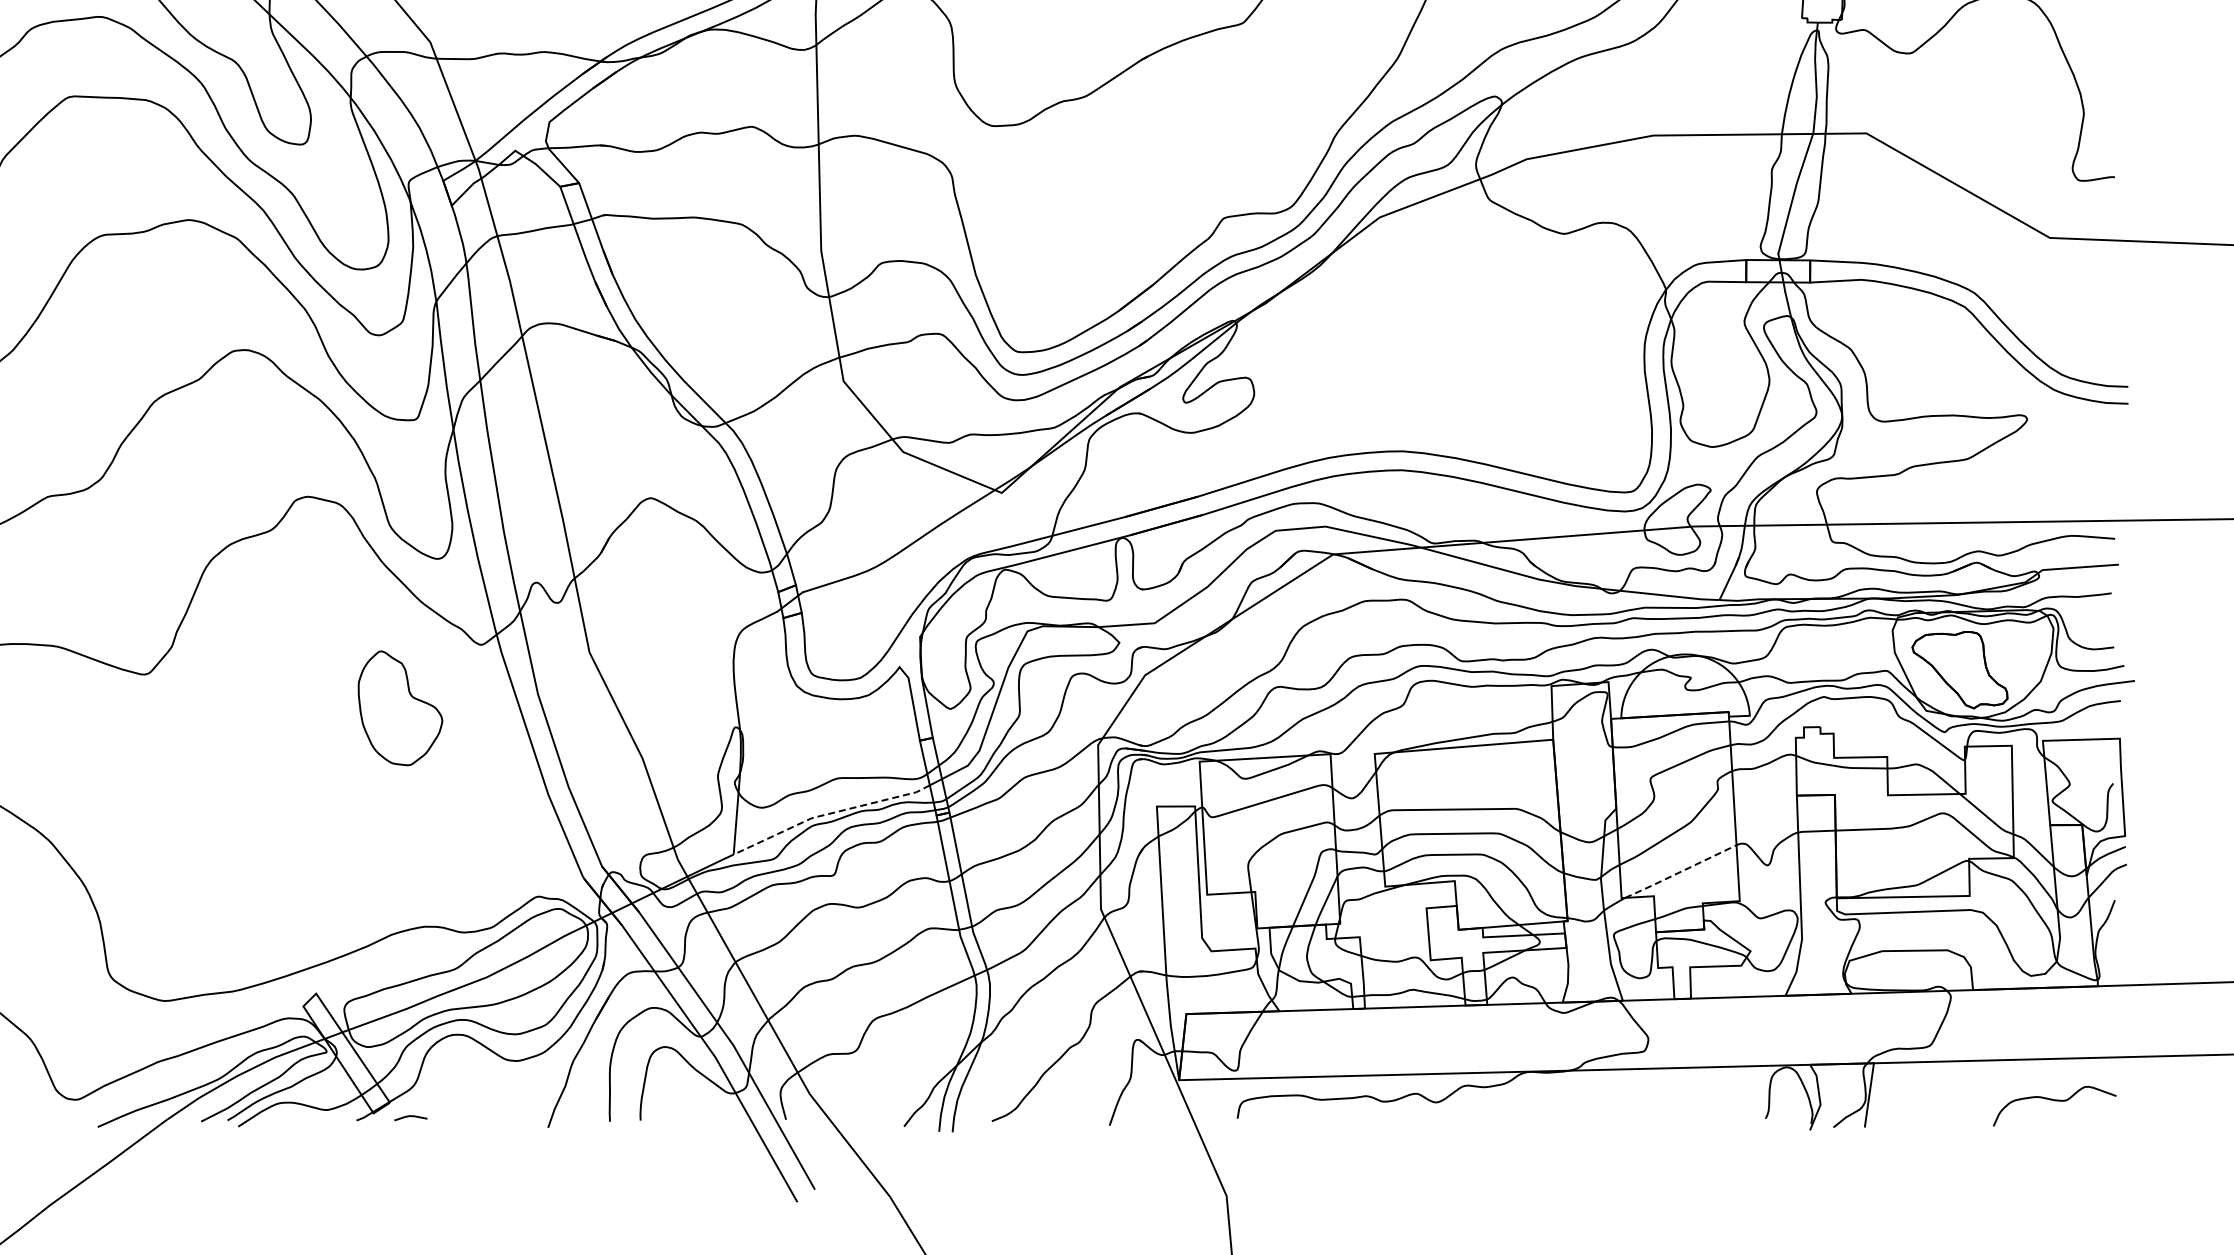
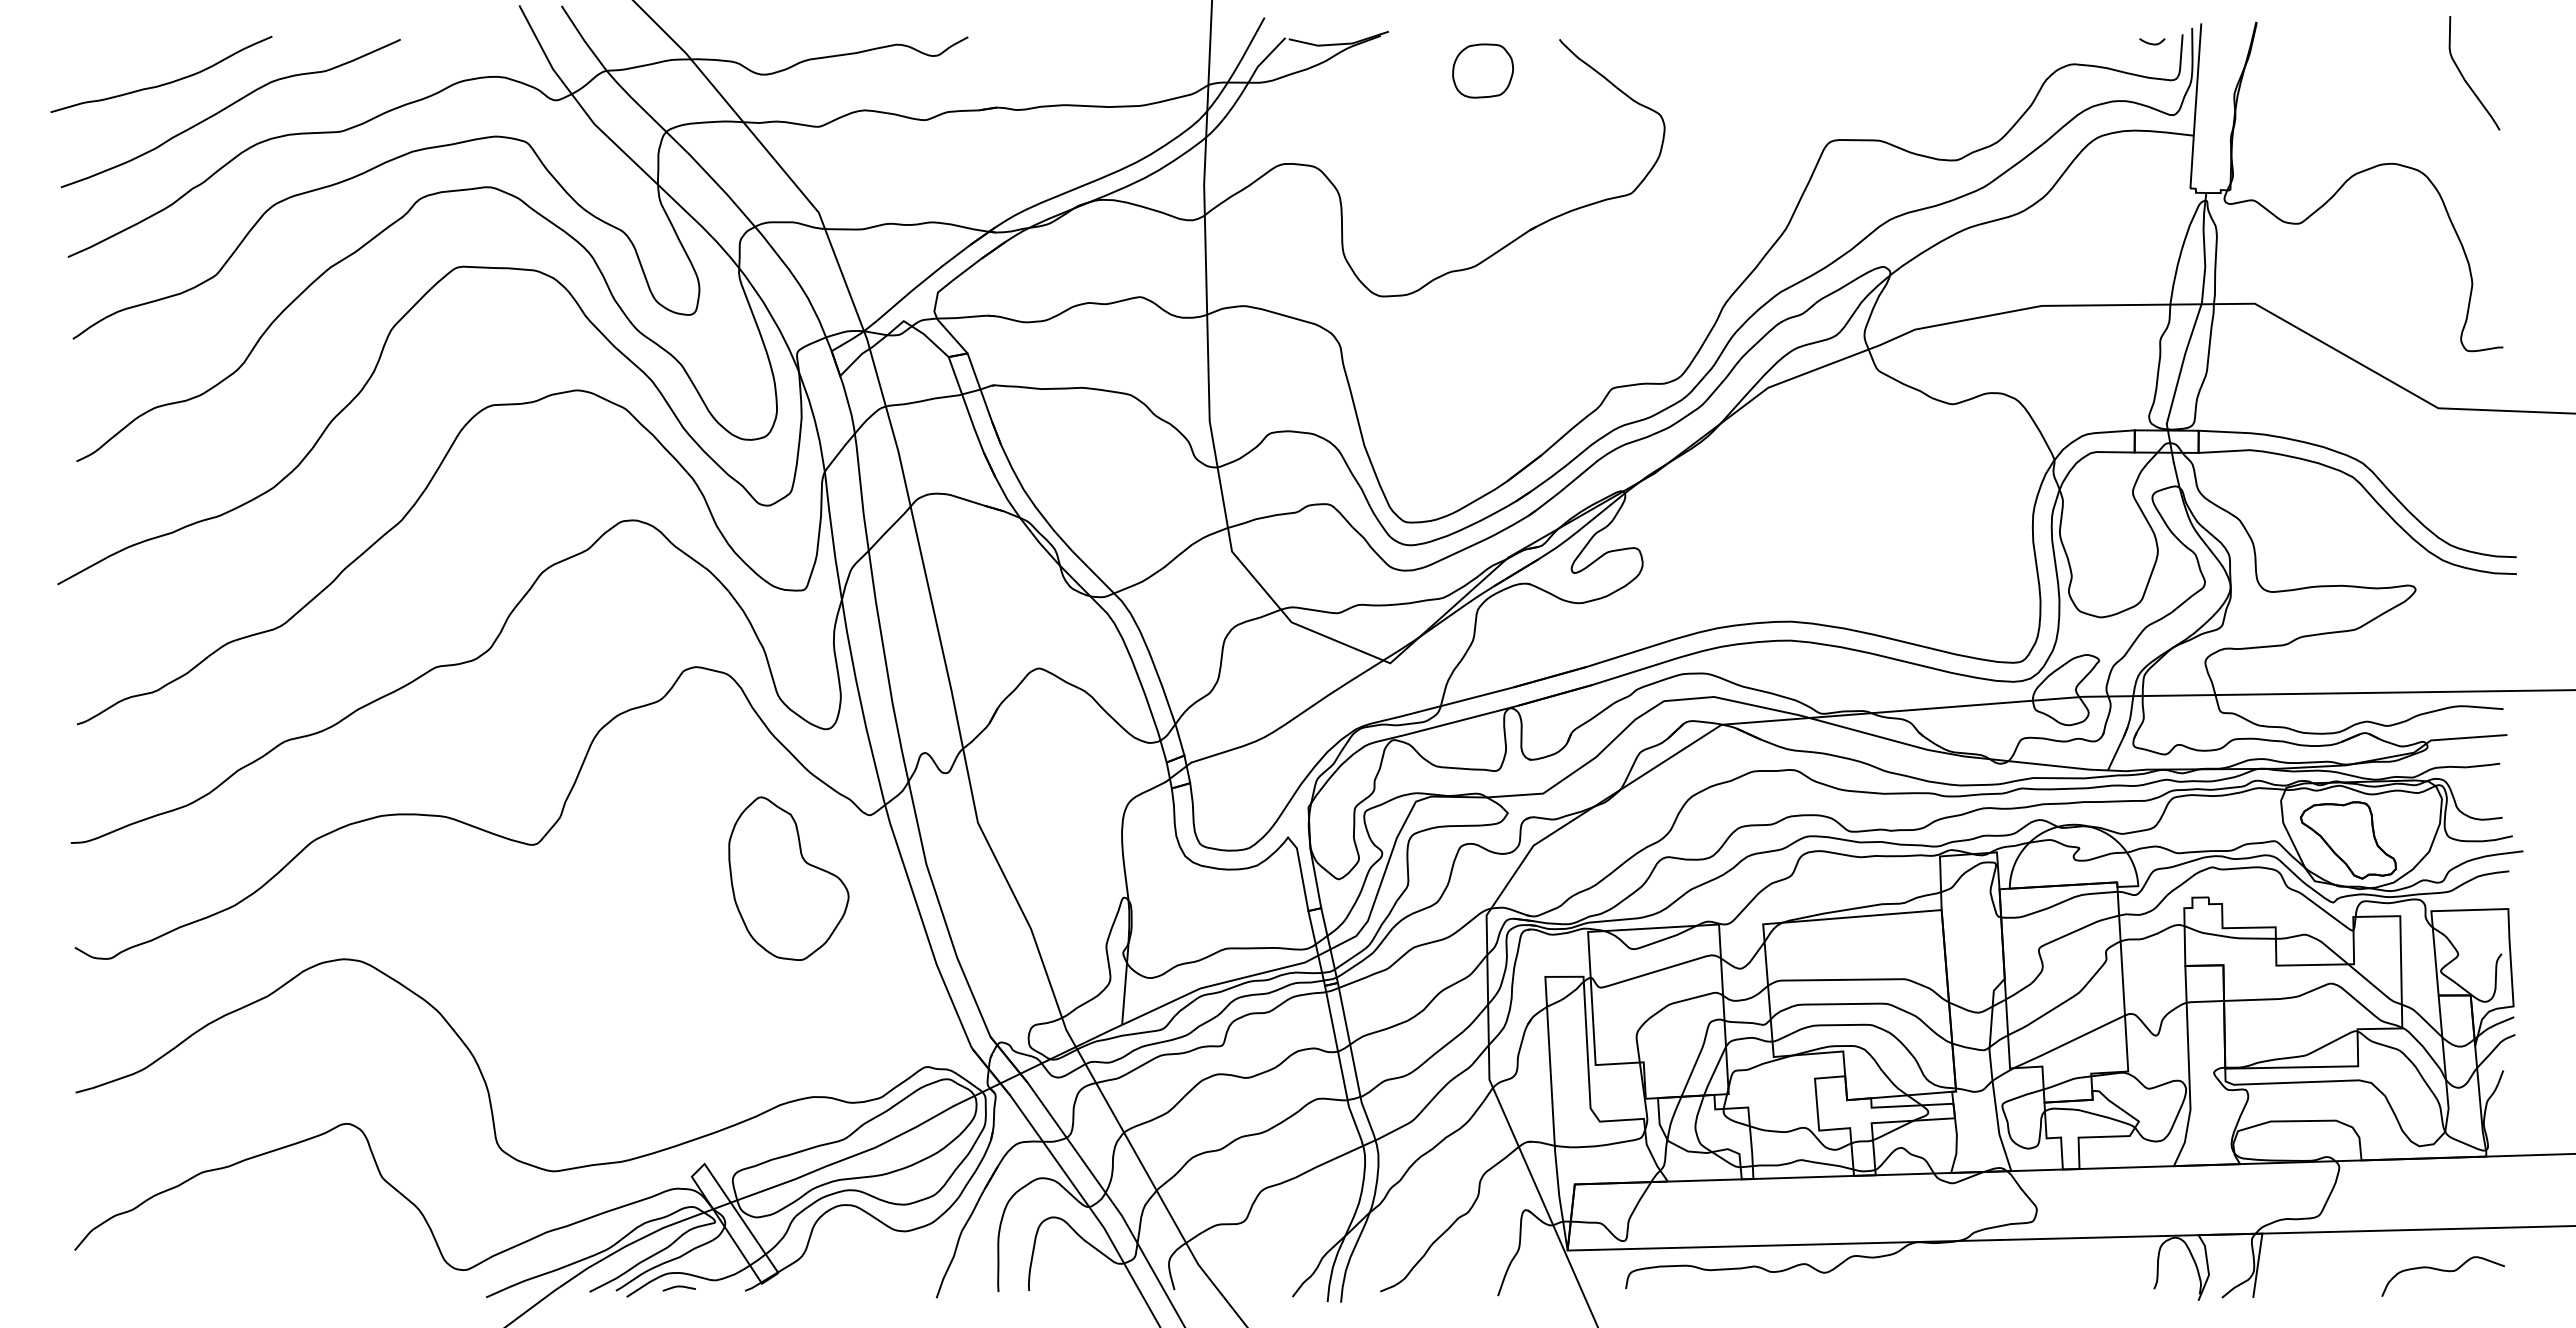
part: (400, 708) -> (788, 878), size x1.43
line: (829, 814) -> (1217, 984), dashed -> solid
line: (1681, 872) -> (2069, 1042), dashed -> solid
line: (410, 1117) -> (678, 1287), moved

